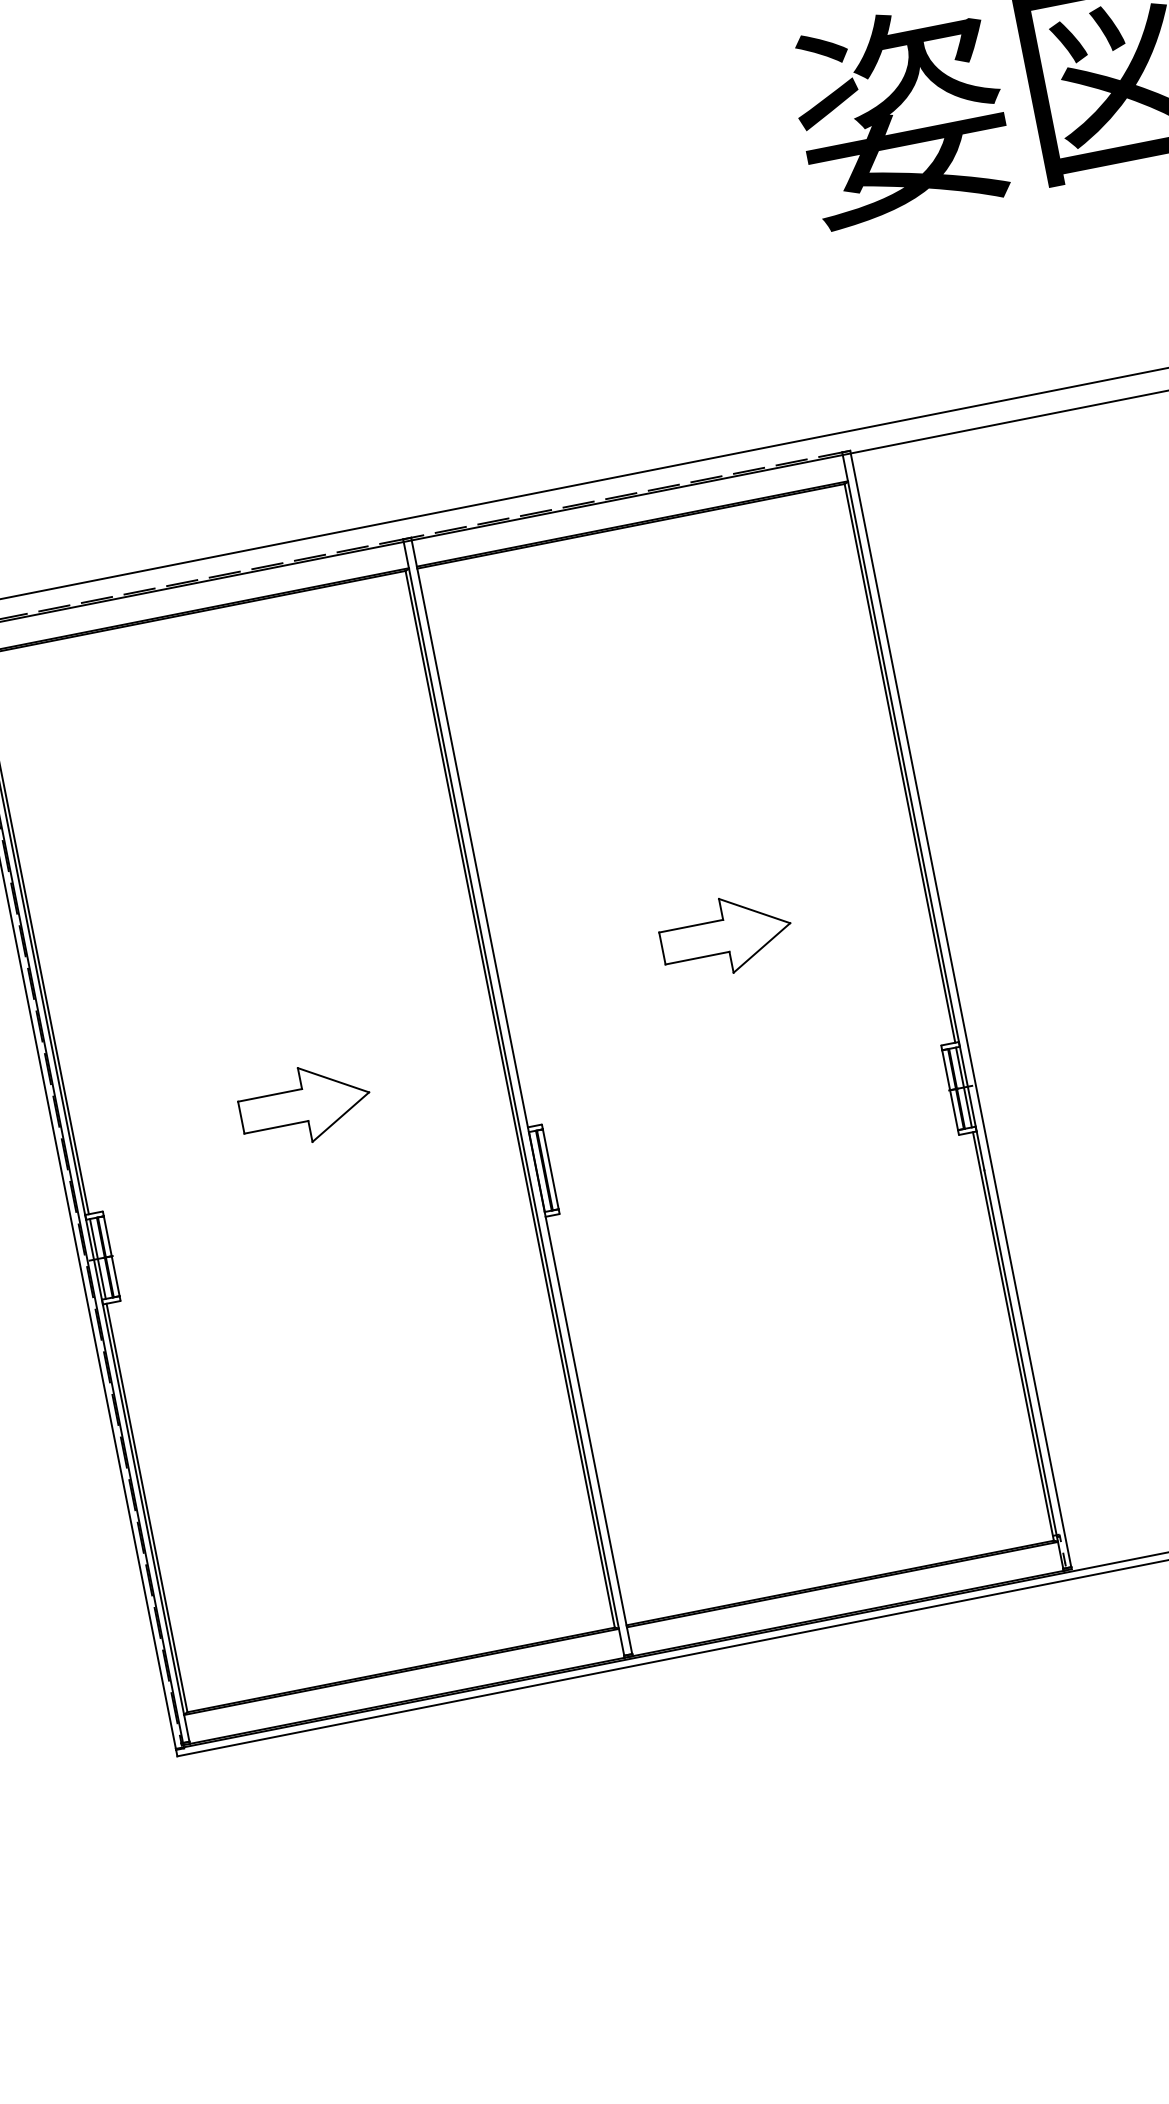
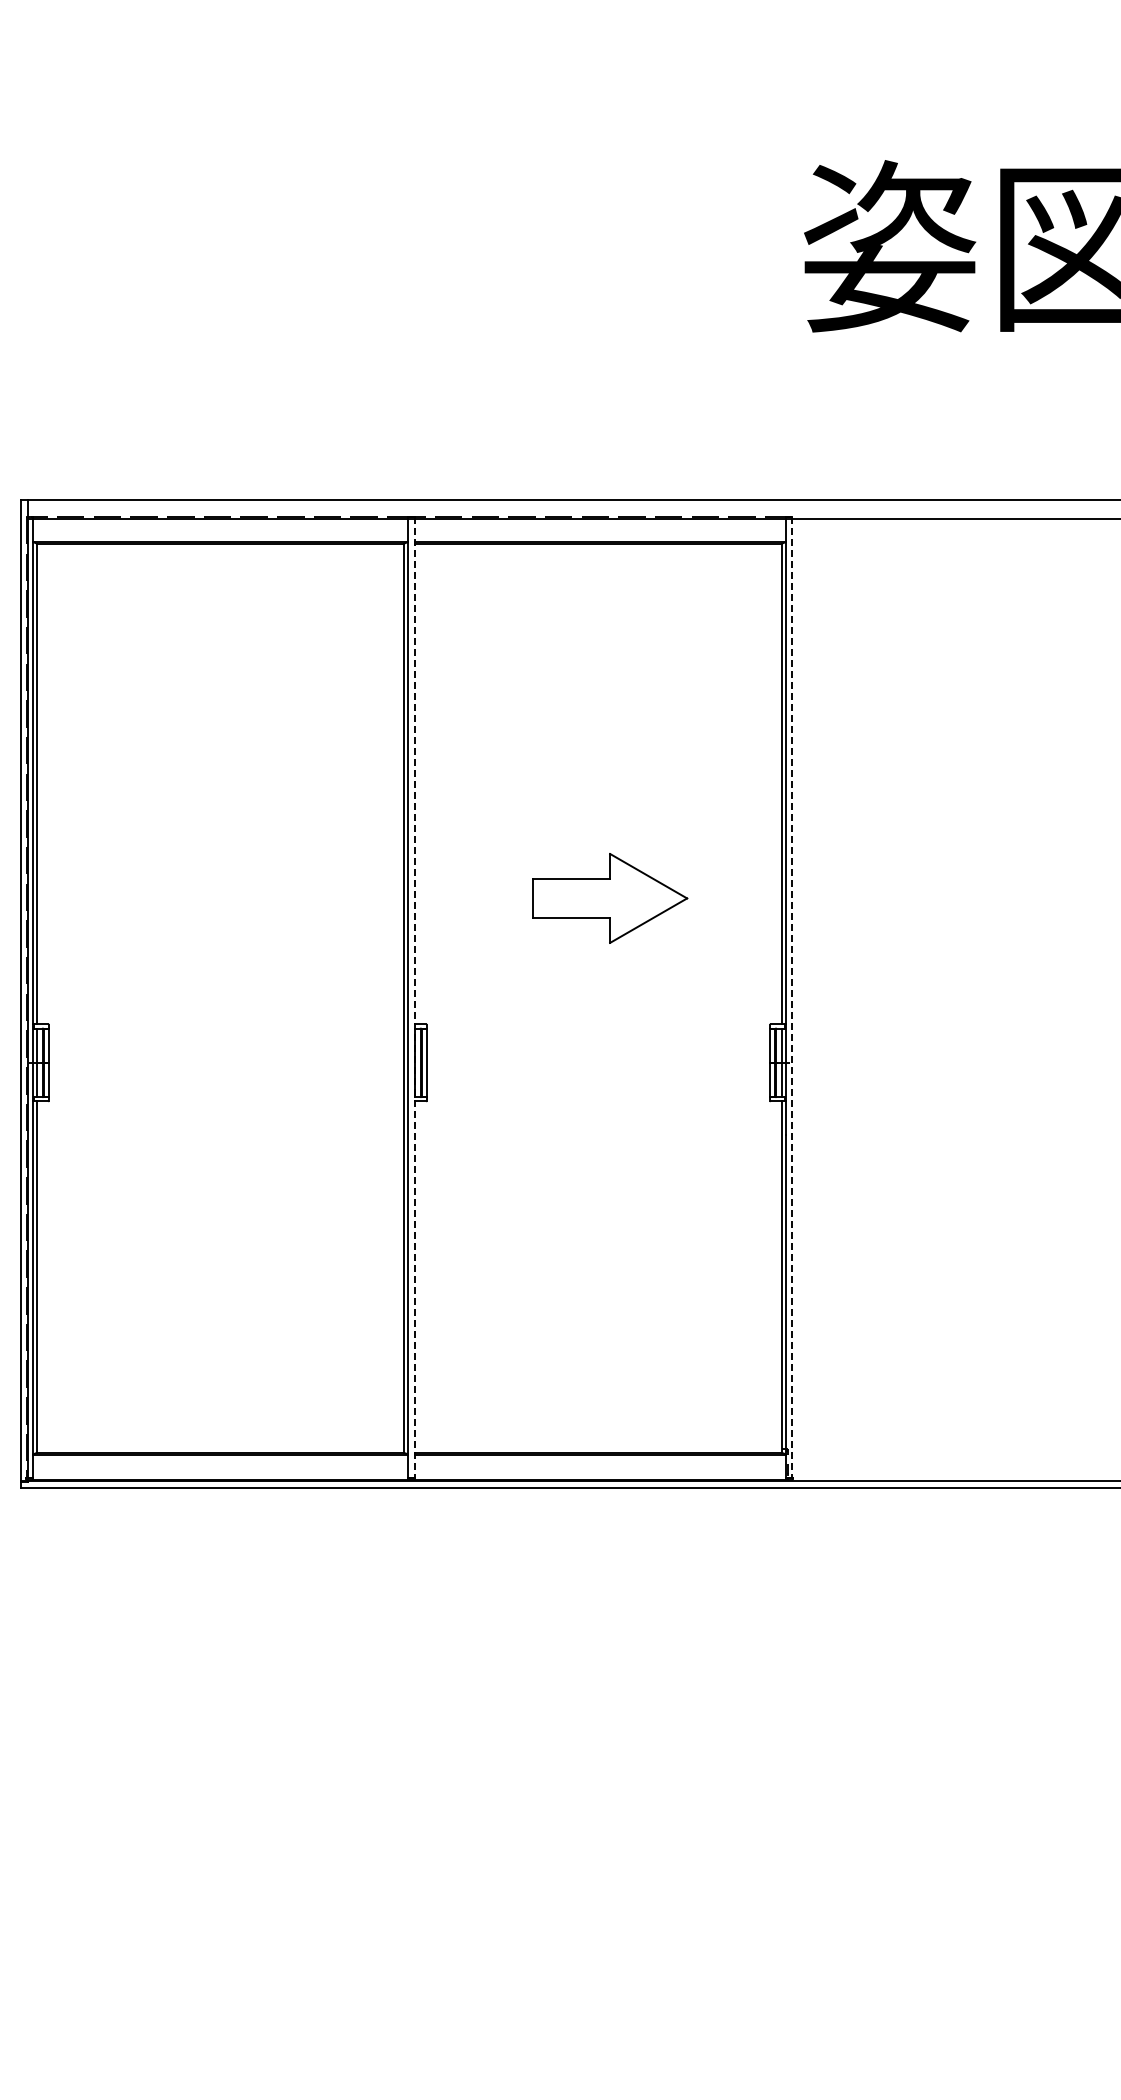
part: (726, 934) -> (610, 897), size x1.4
line: (960, 1009) -> (792, 997), solid -> dashed
line: (521, 1096) -> (414, 997), solid -> dashed
part: (304, 1105) -> (233, 969), removed

